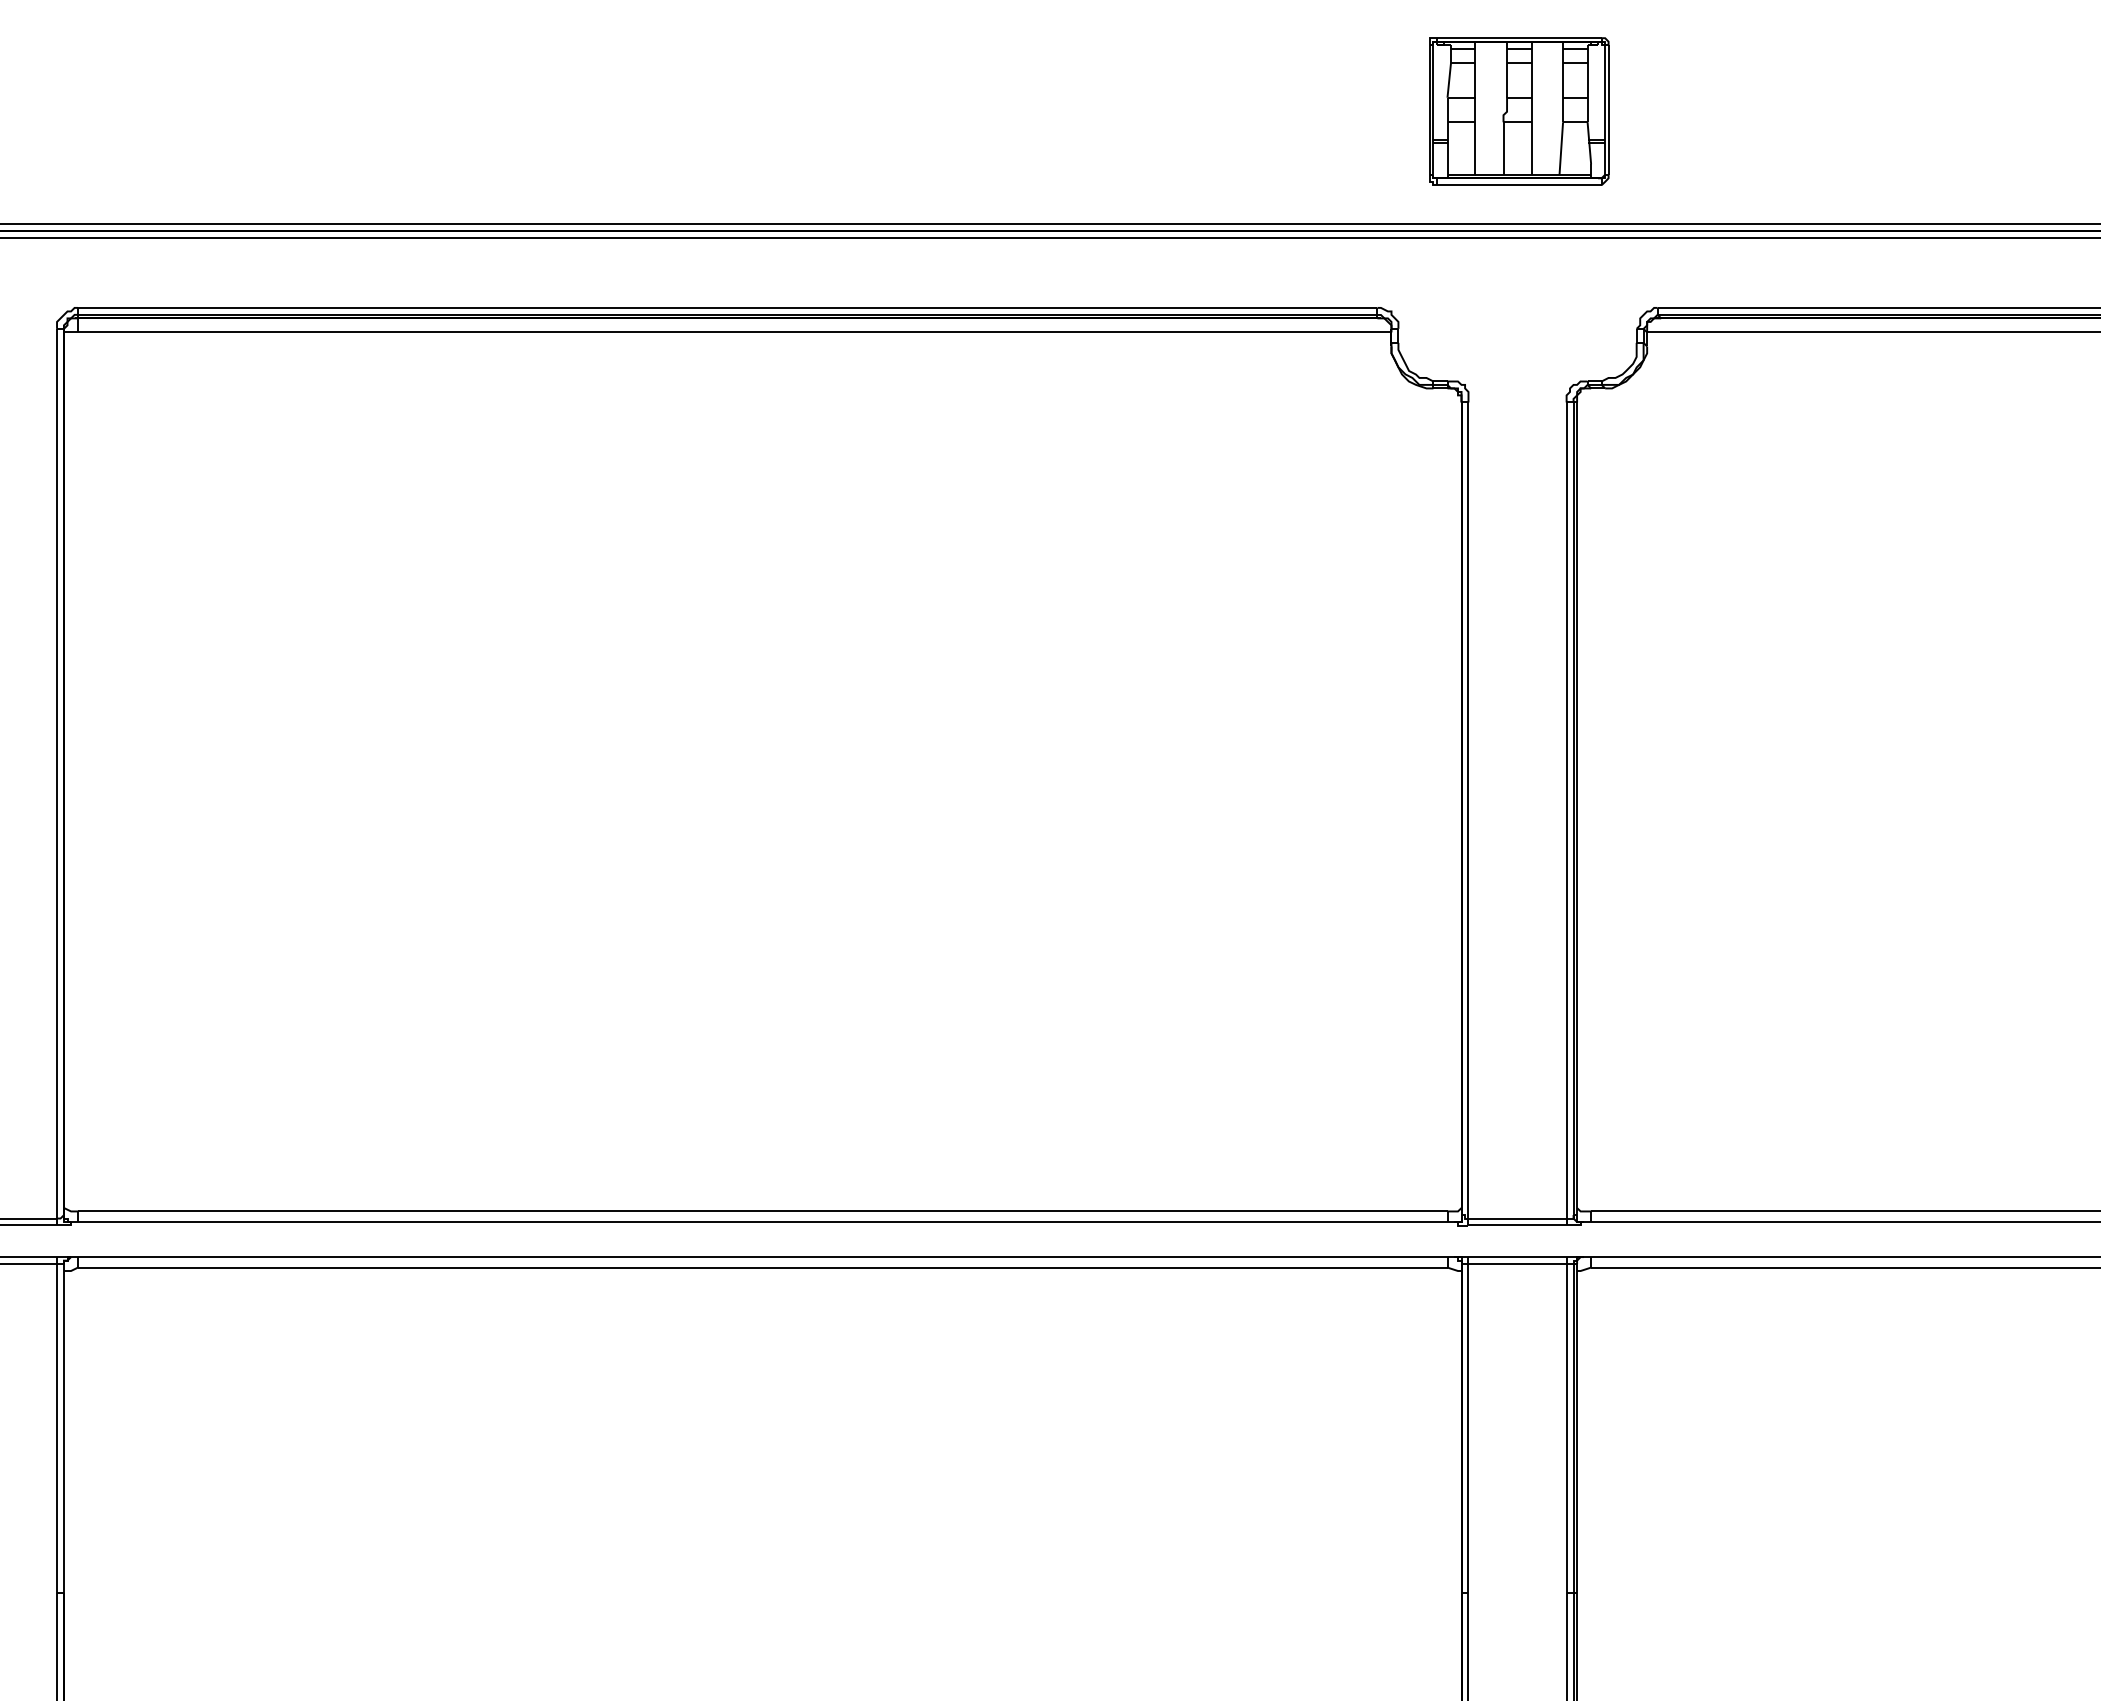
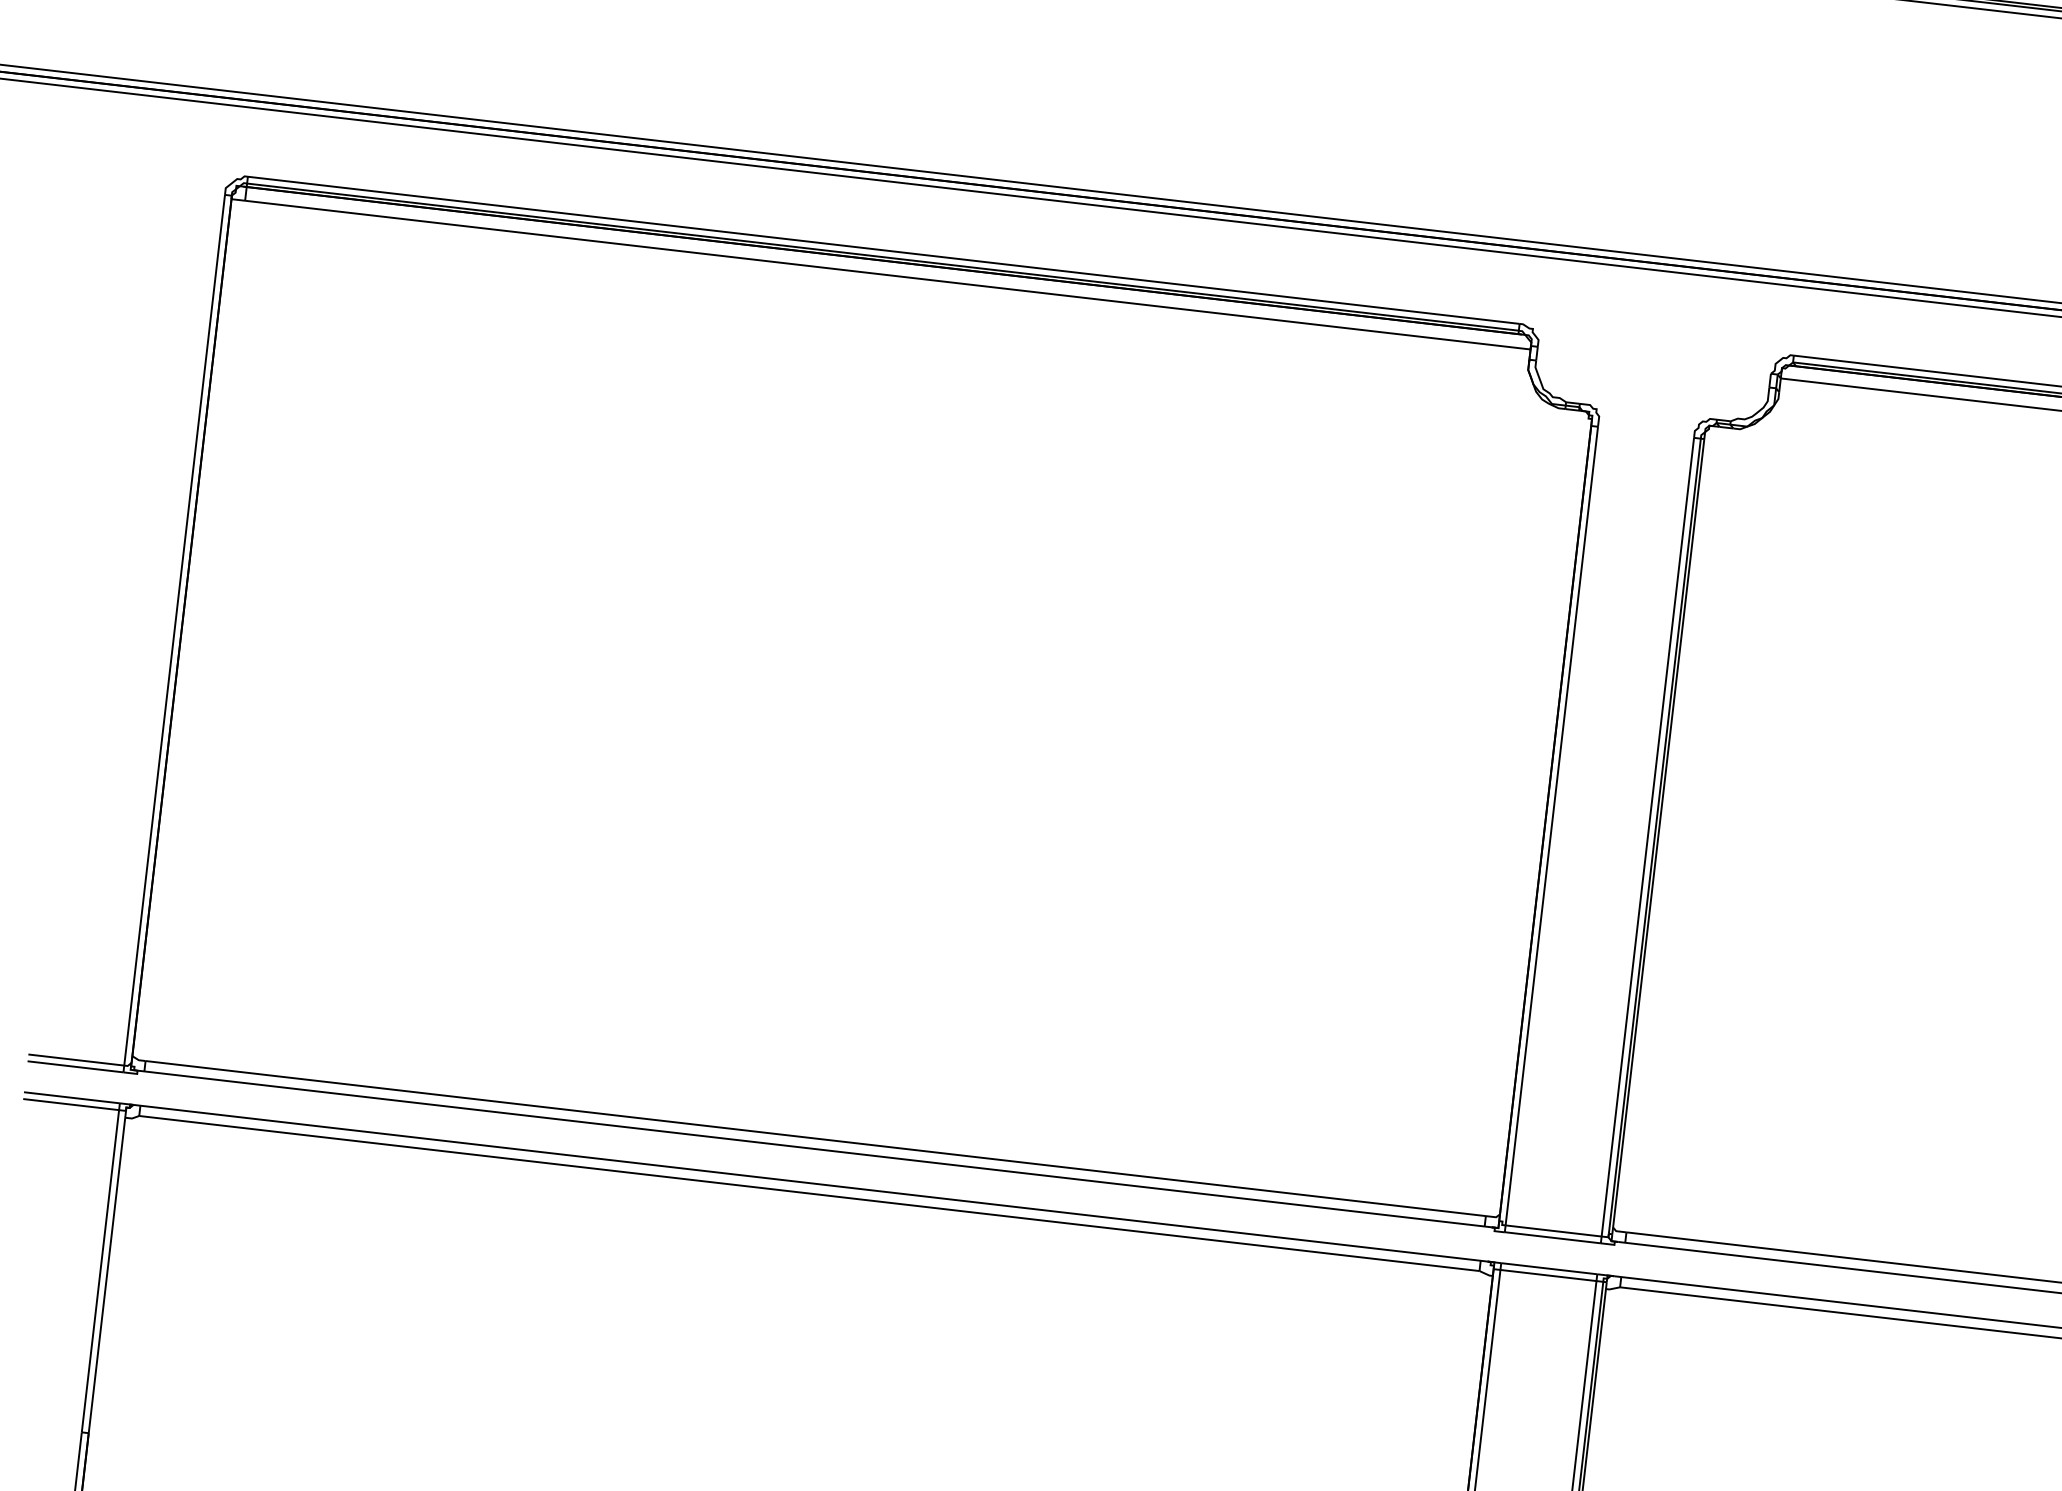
part: (1519, 111) -> (1680, 147), removed

